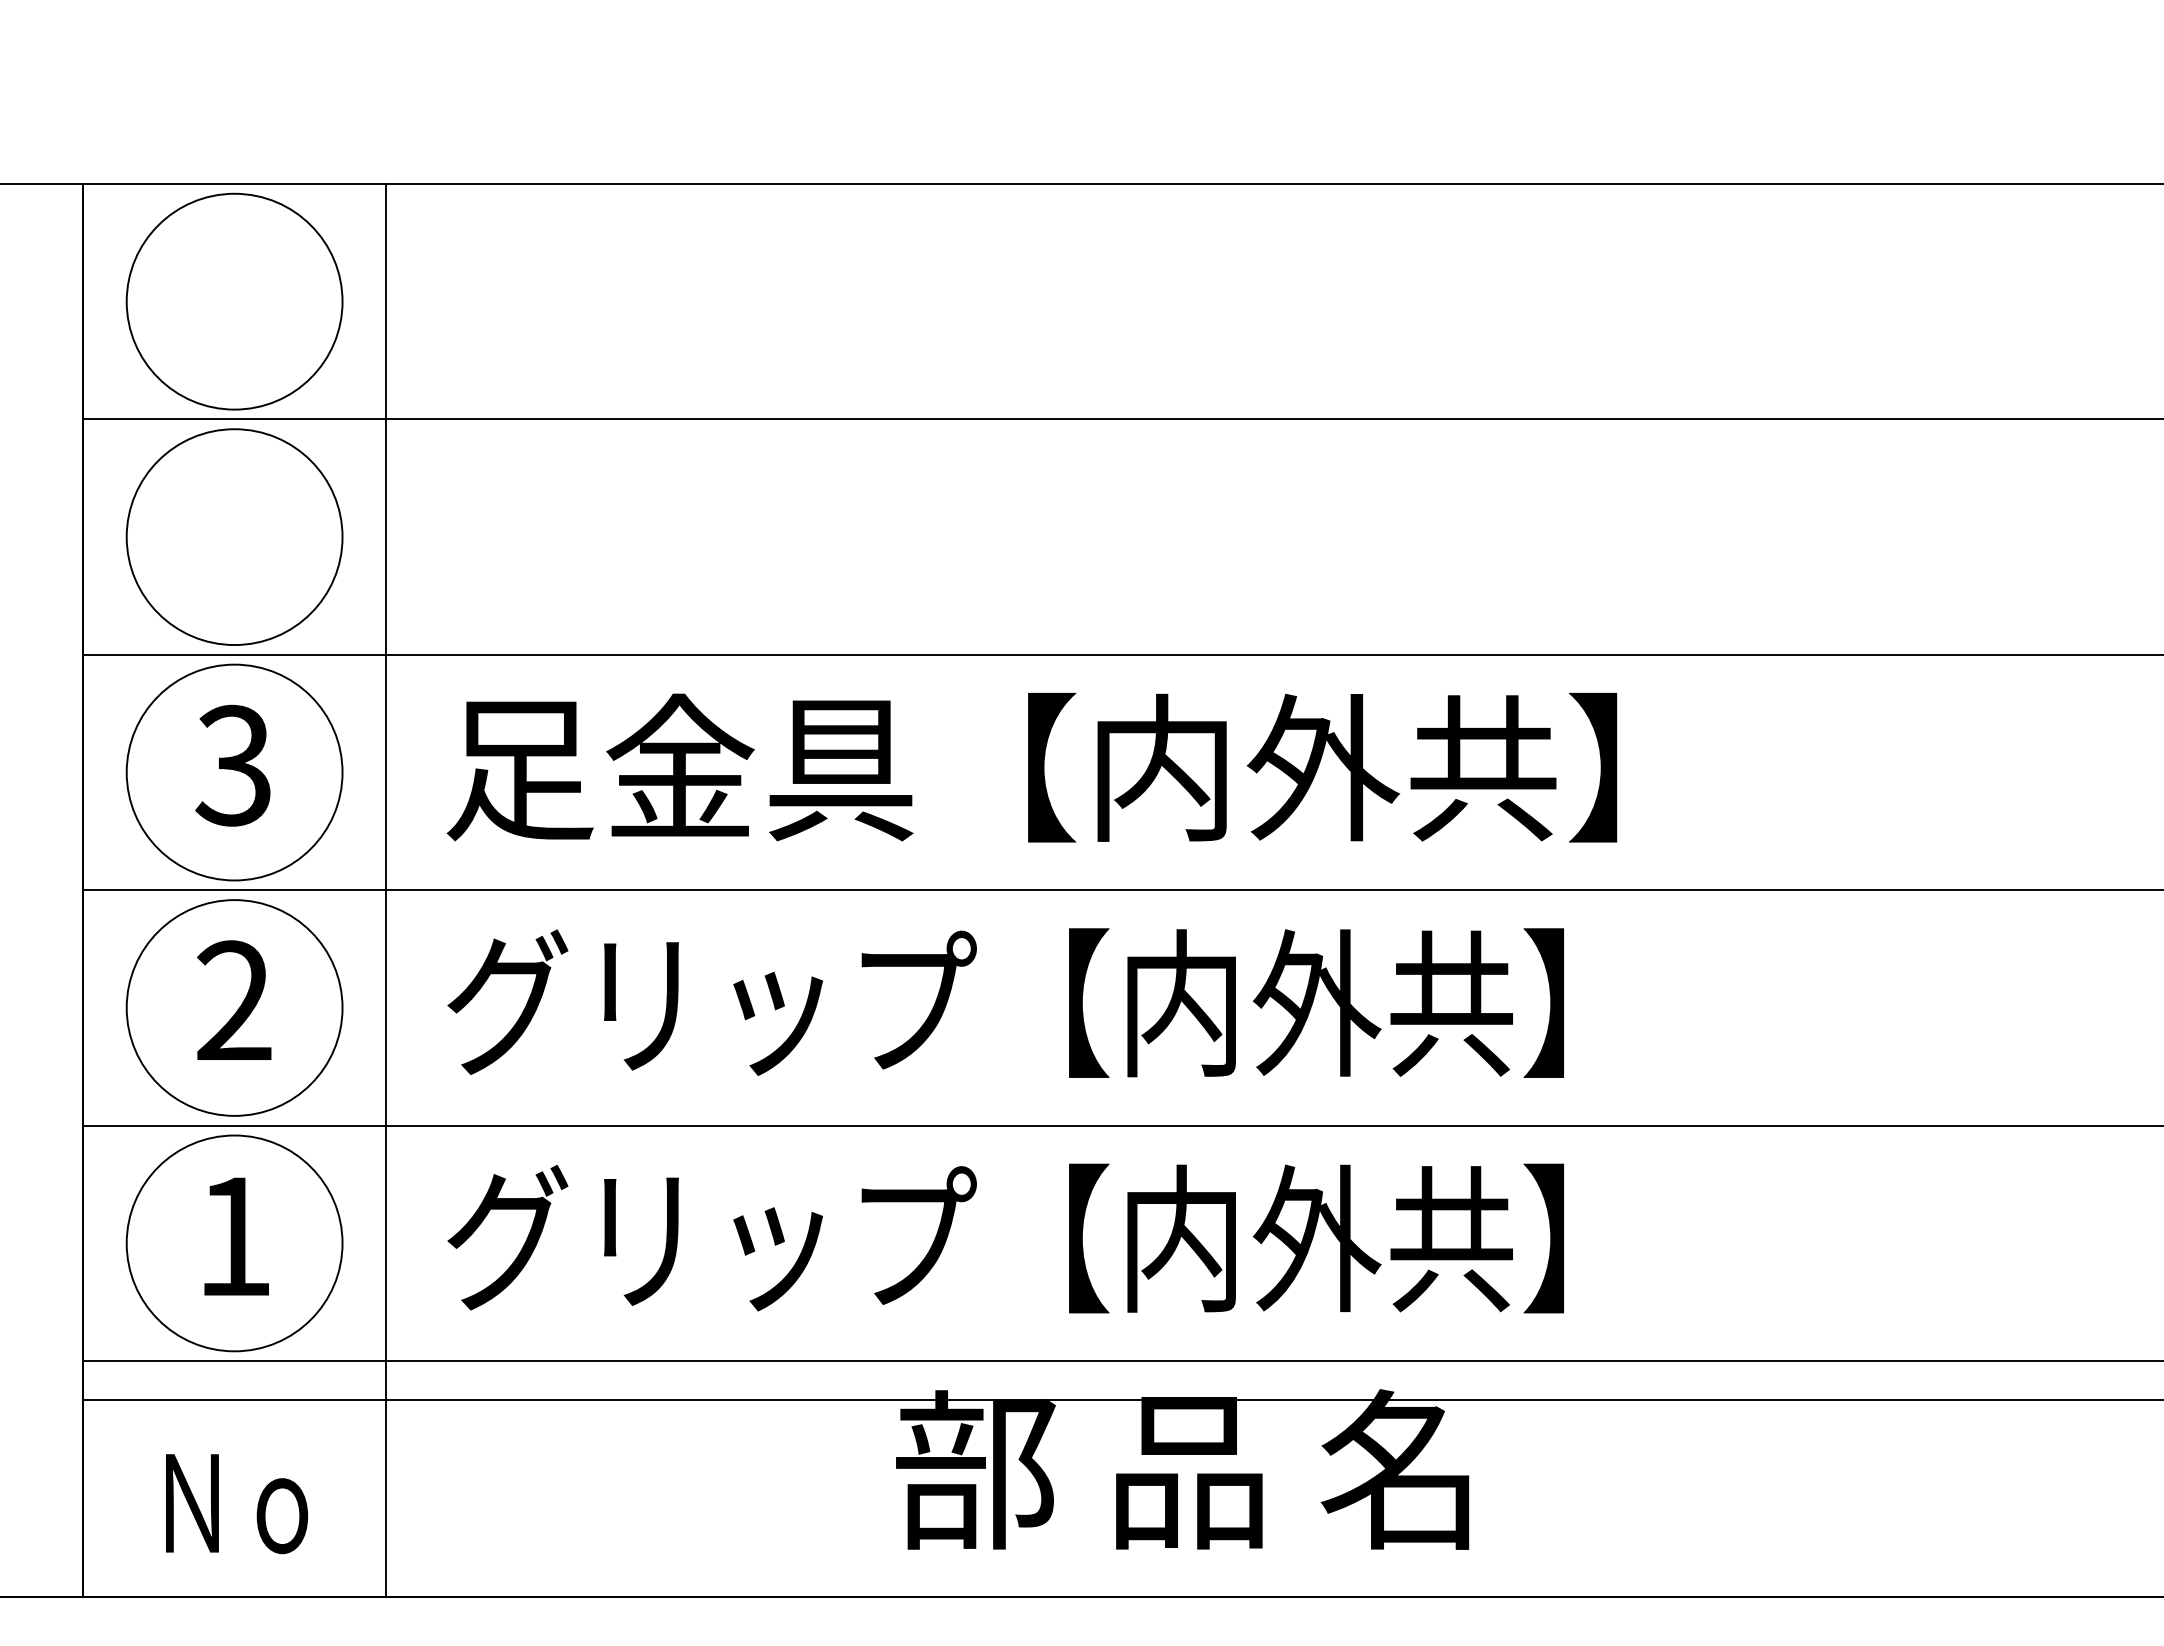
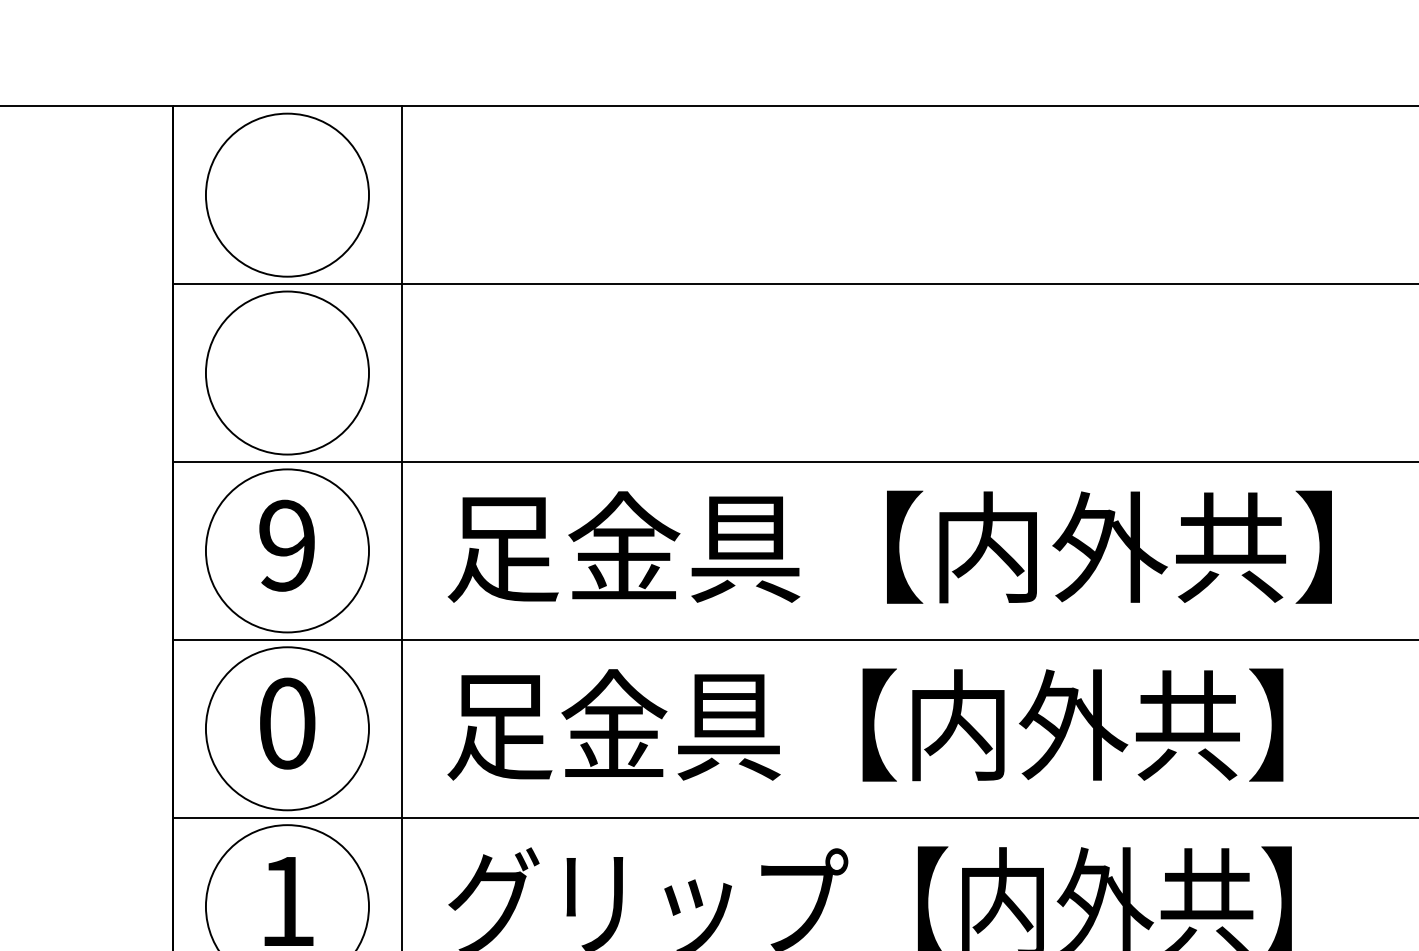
text: (232, 765) -> (285, 545), 3 -> 9
text: (234, 1001) -> (287, 723), 2 -> 0
text: (1004, 1002) -> (869, 724), グリップ【内外共】 -> 足金具【内外共】

